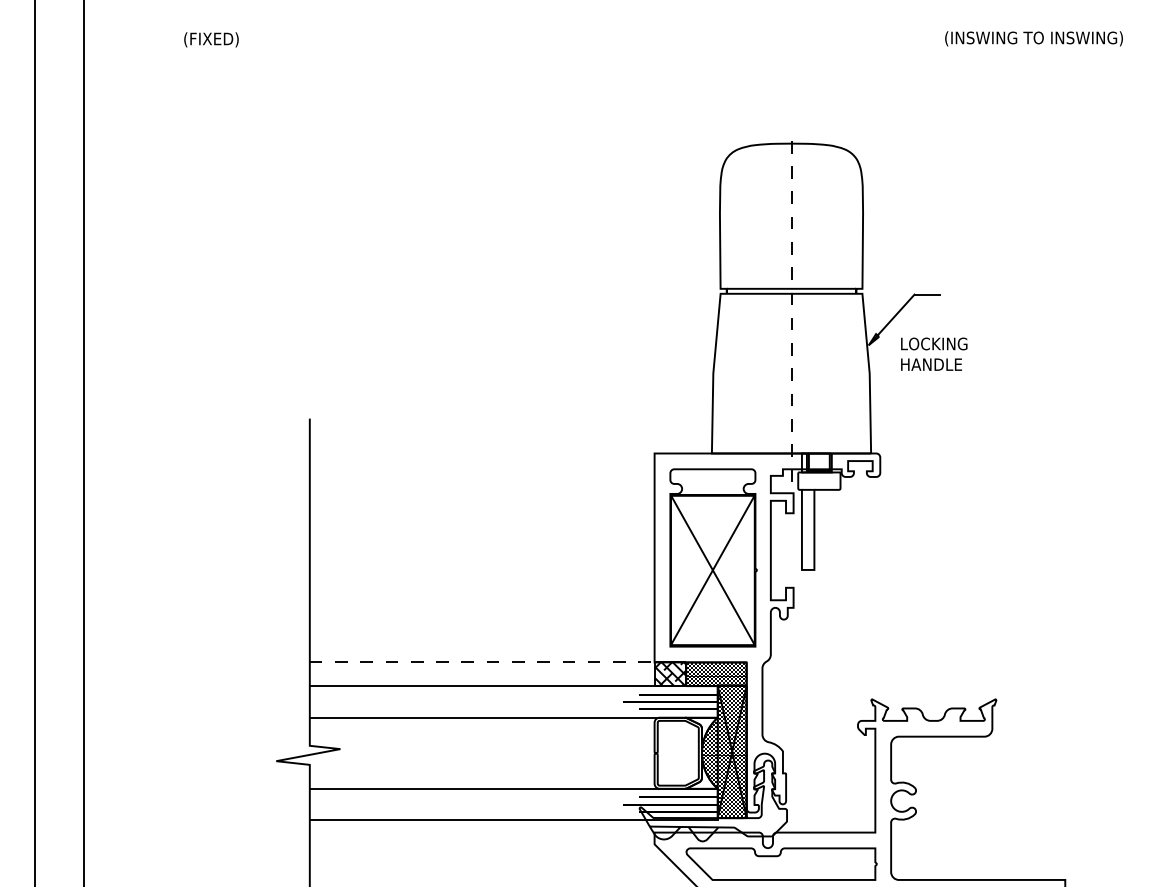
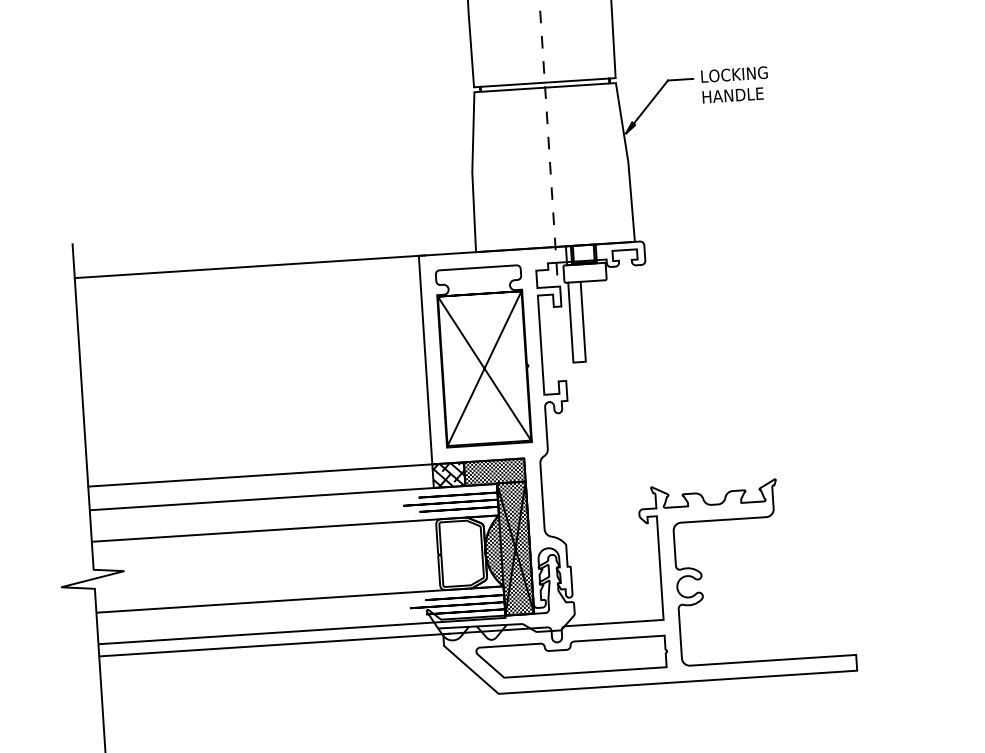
text: (934, 353) -> (735, 84), moved
line: (485, 453) -> (250, 266), added
line: (484, 662) -> (262, 475), dashed -> solid
line: (484, 832) -> (273, 645), added

